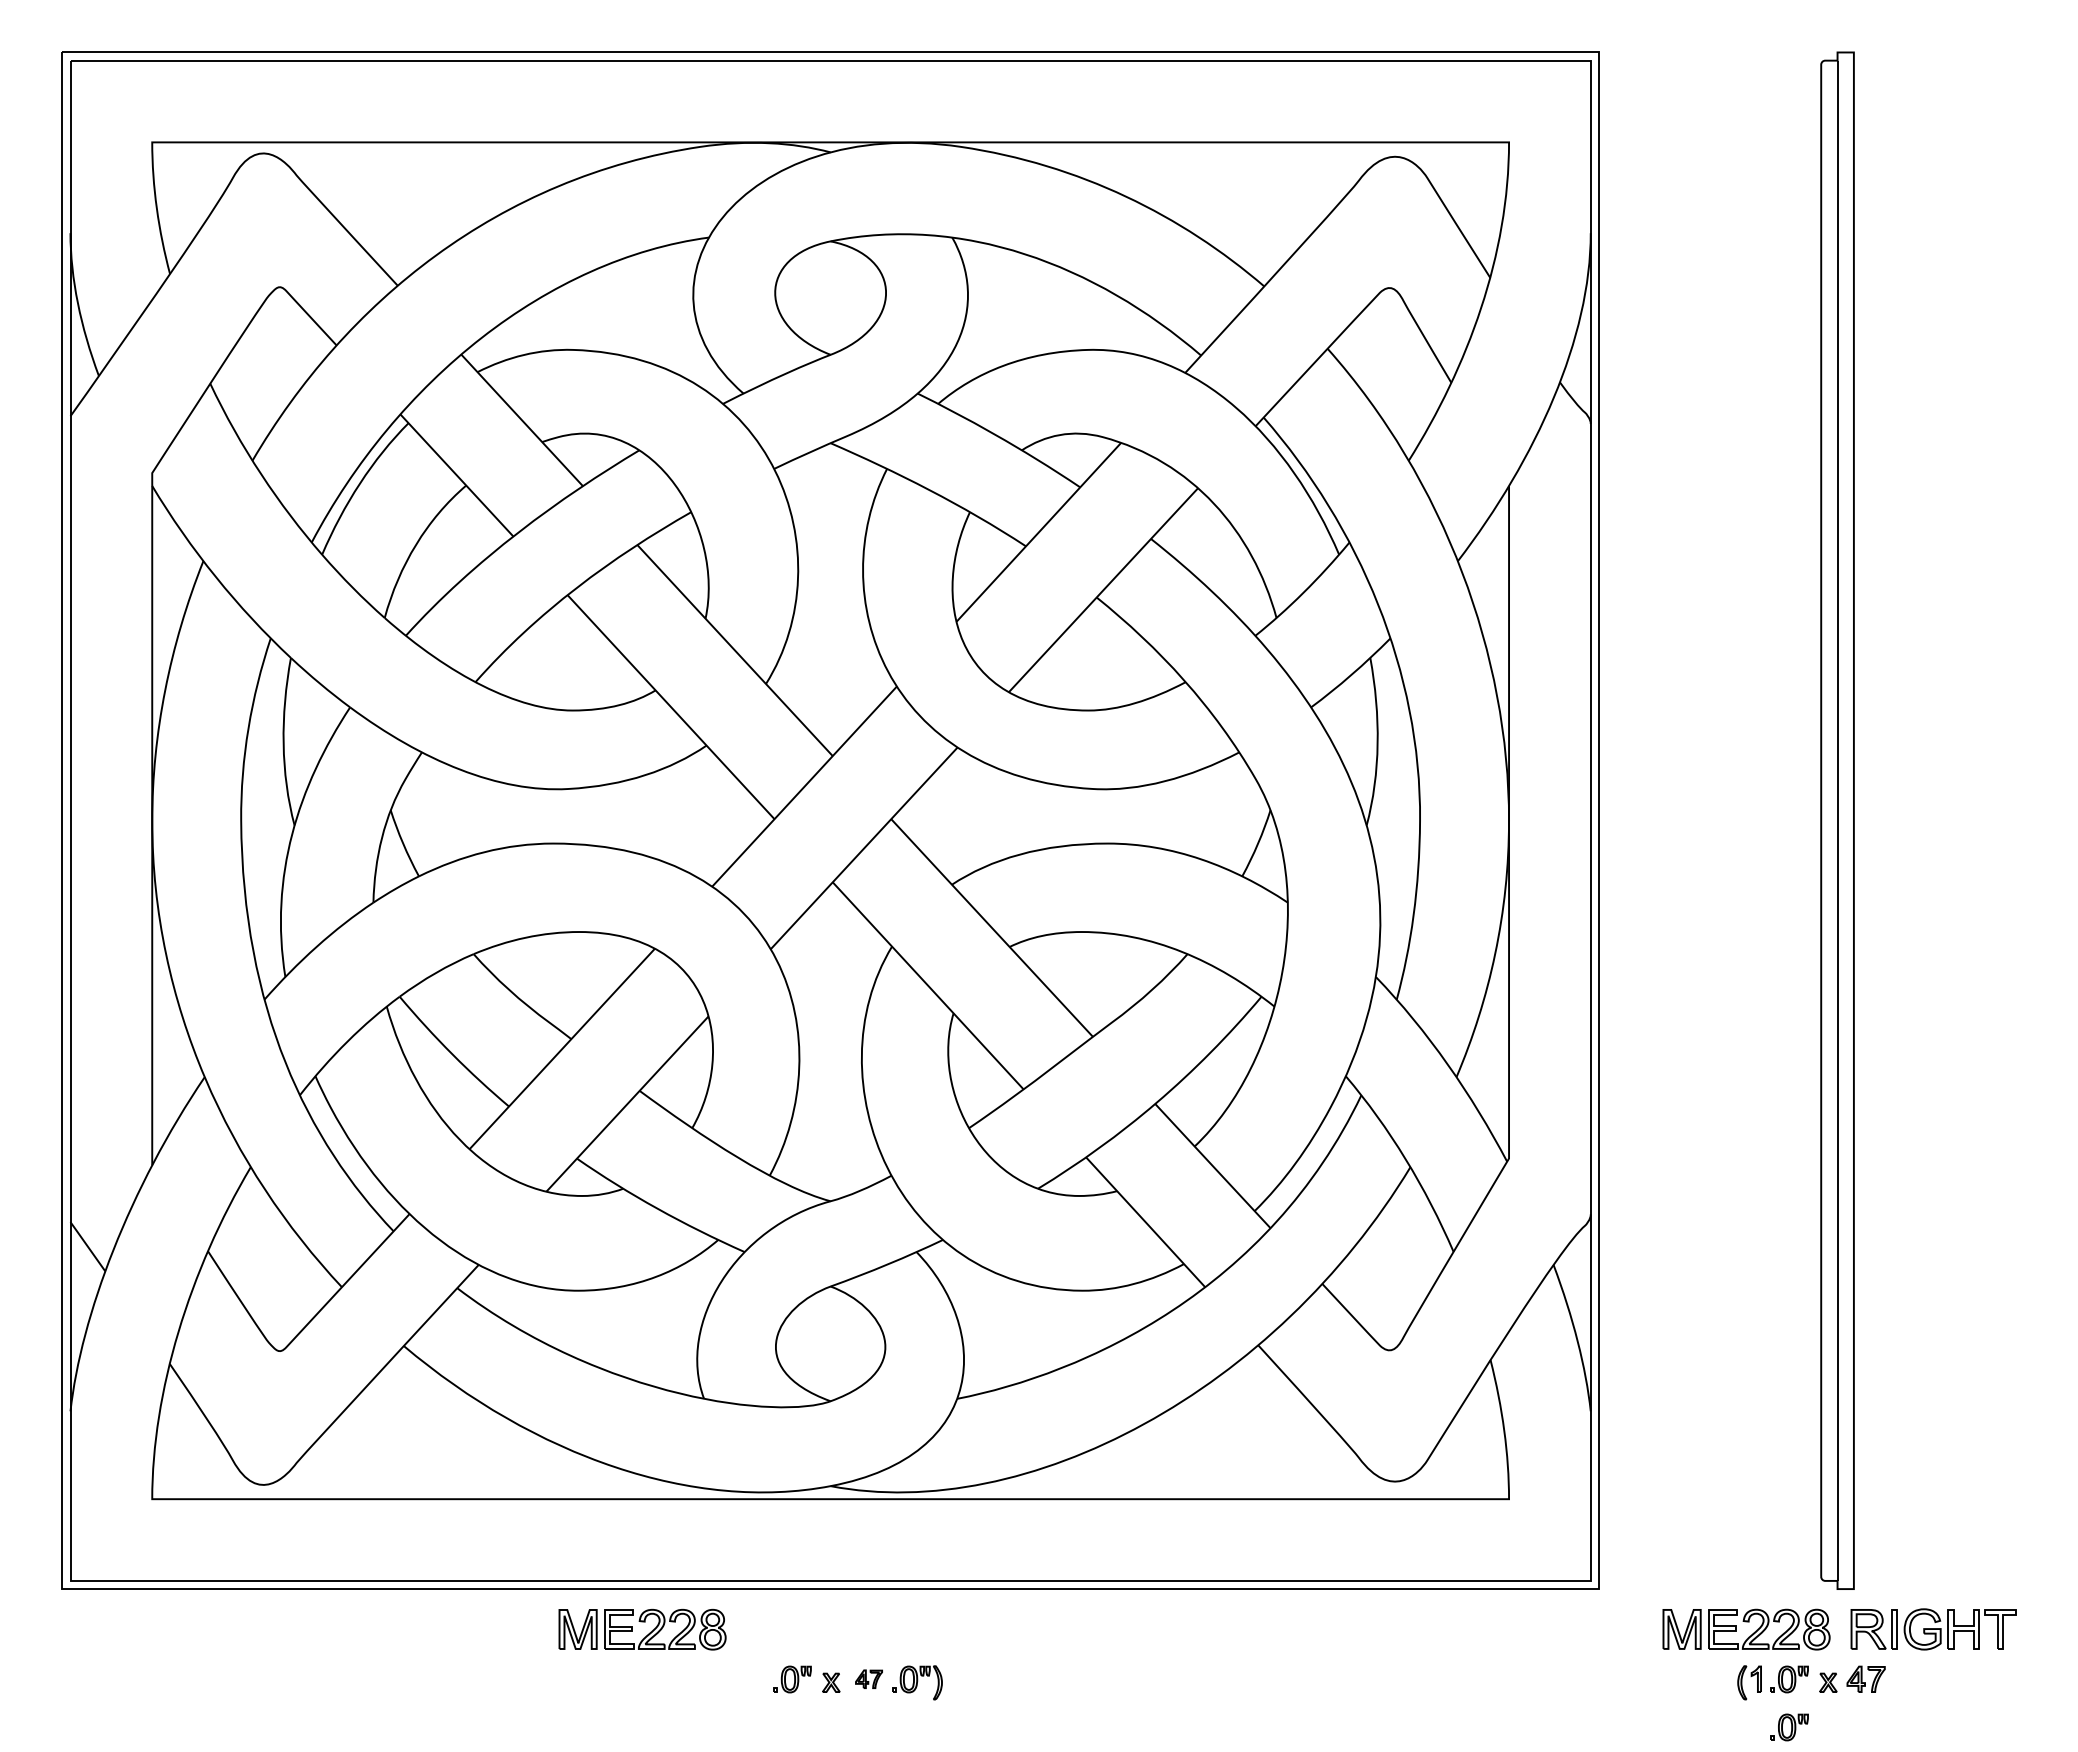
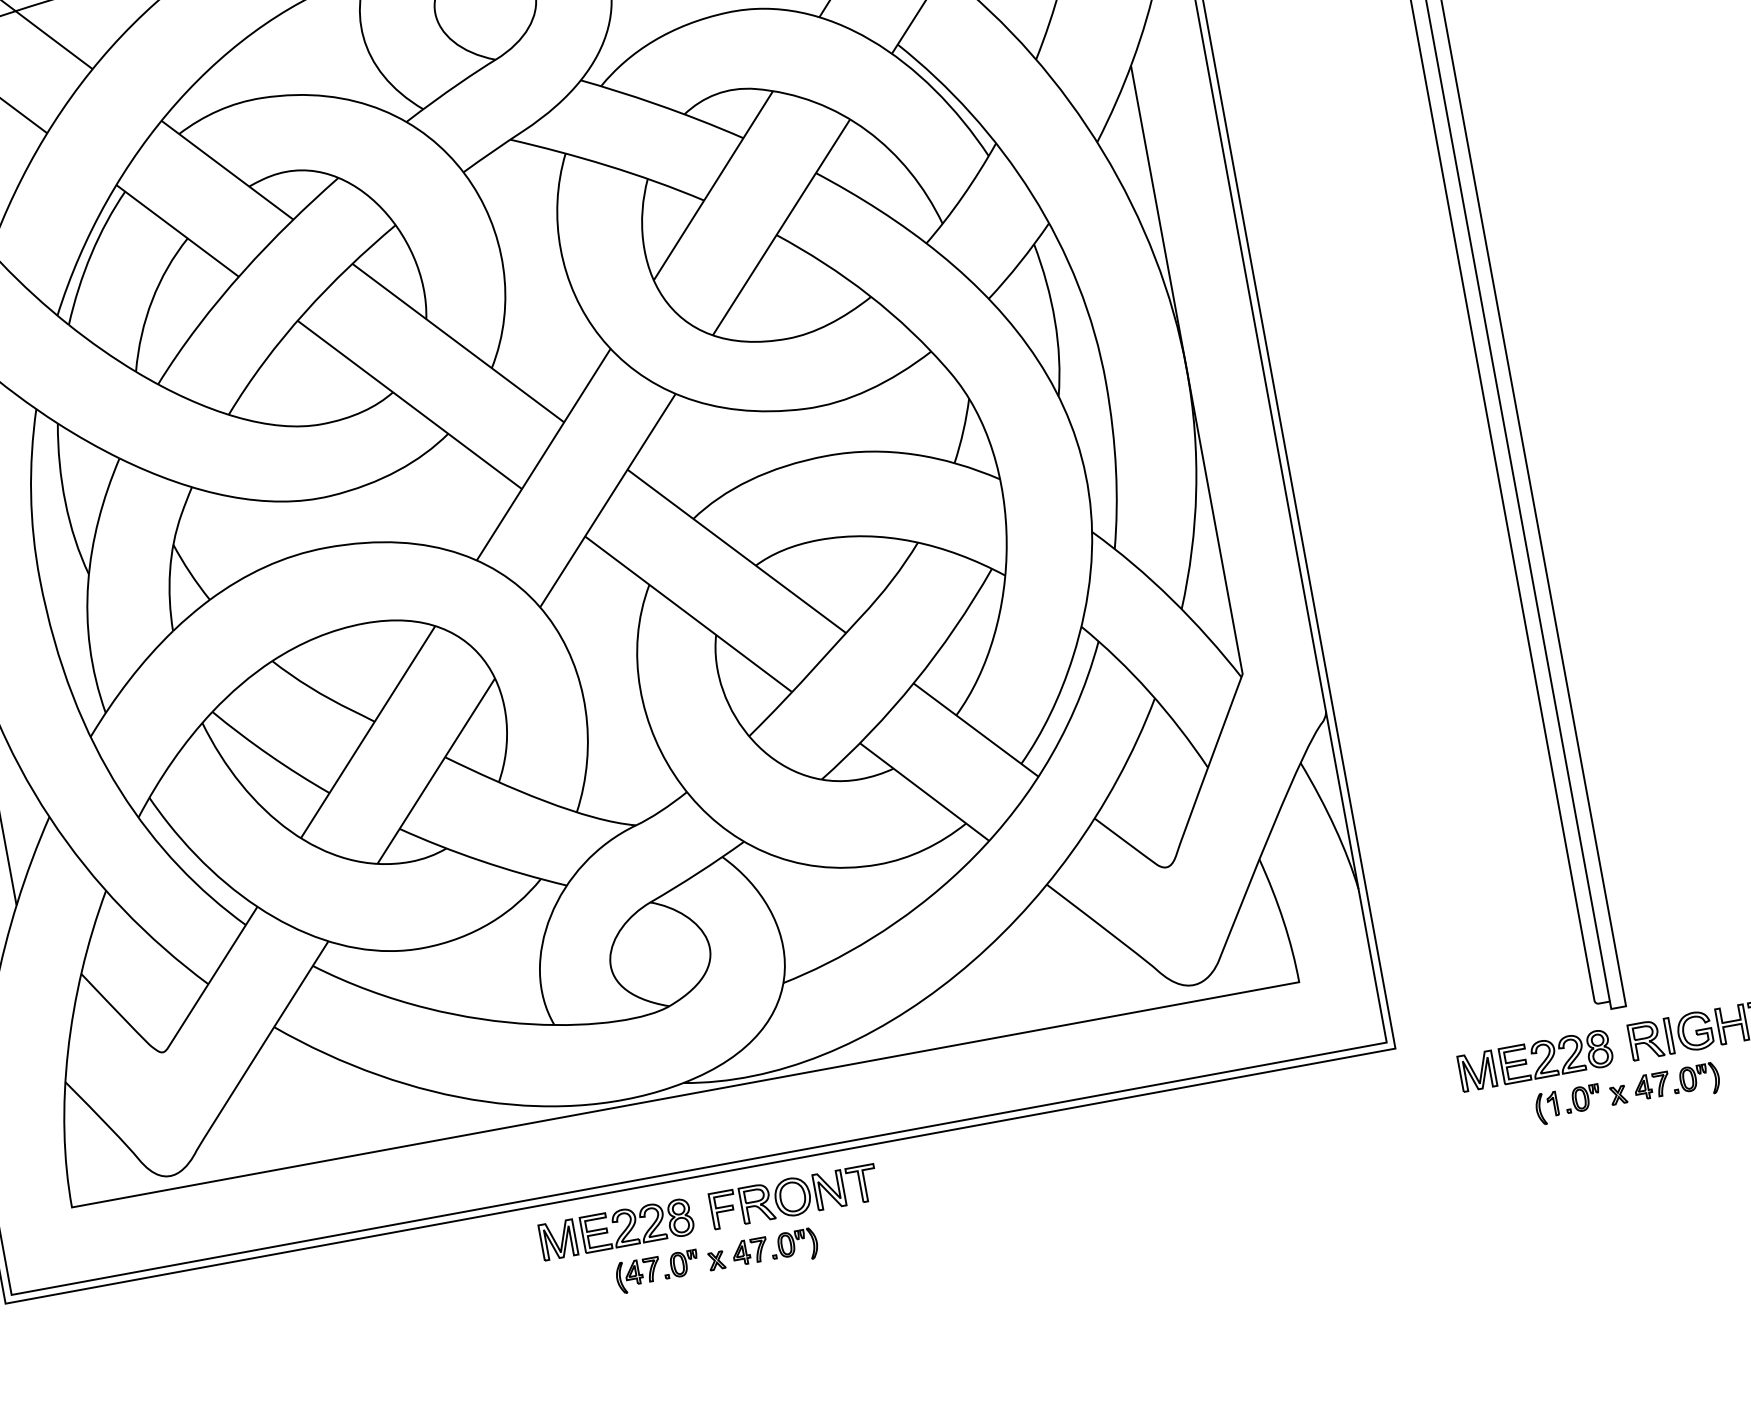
part: (642, 1622) -> (615, 1222), moved
part: (926, 1629) -> (793, 1196), added
part: (868, 1678) -> (749, 1250), size x1.43
part: (744, 1682) -> (638, 1274), added
part: (1914, 1682) -> (1696, 1080), added
part: (1789, 1727) -> (1590, 1142), removed

